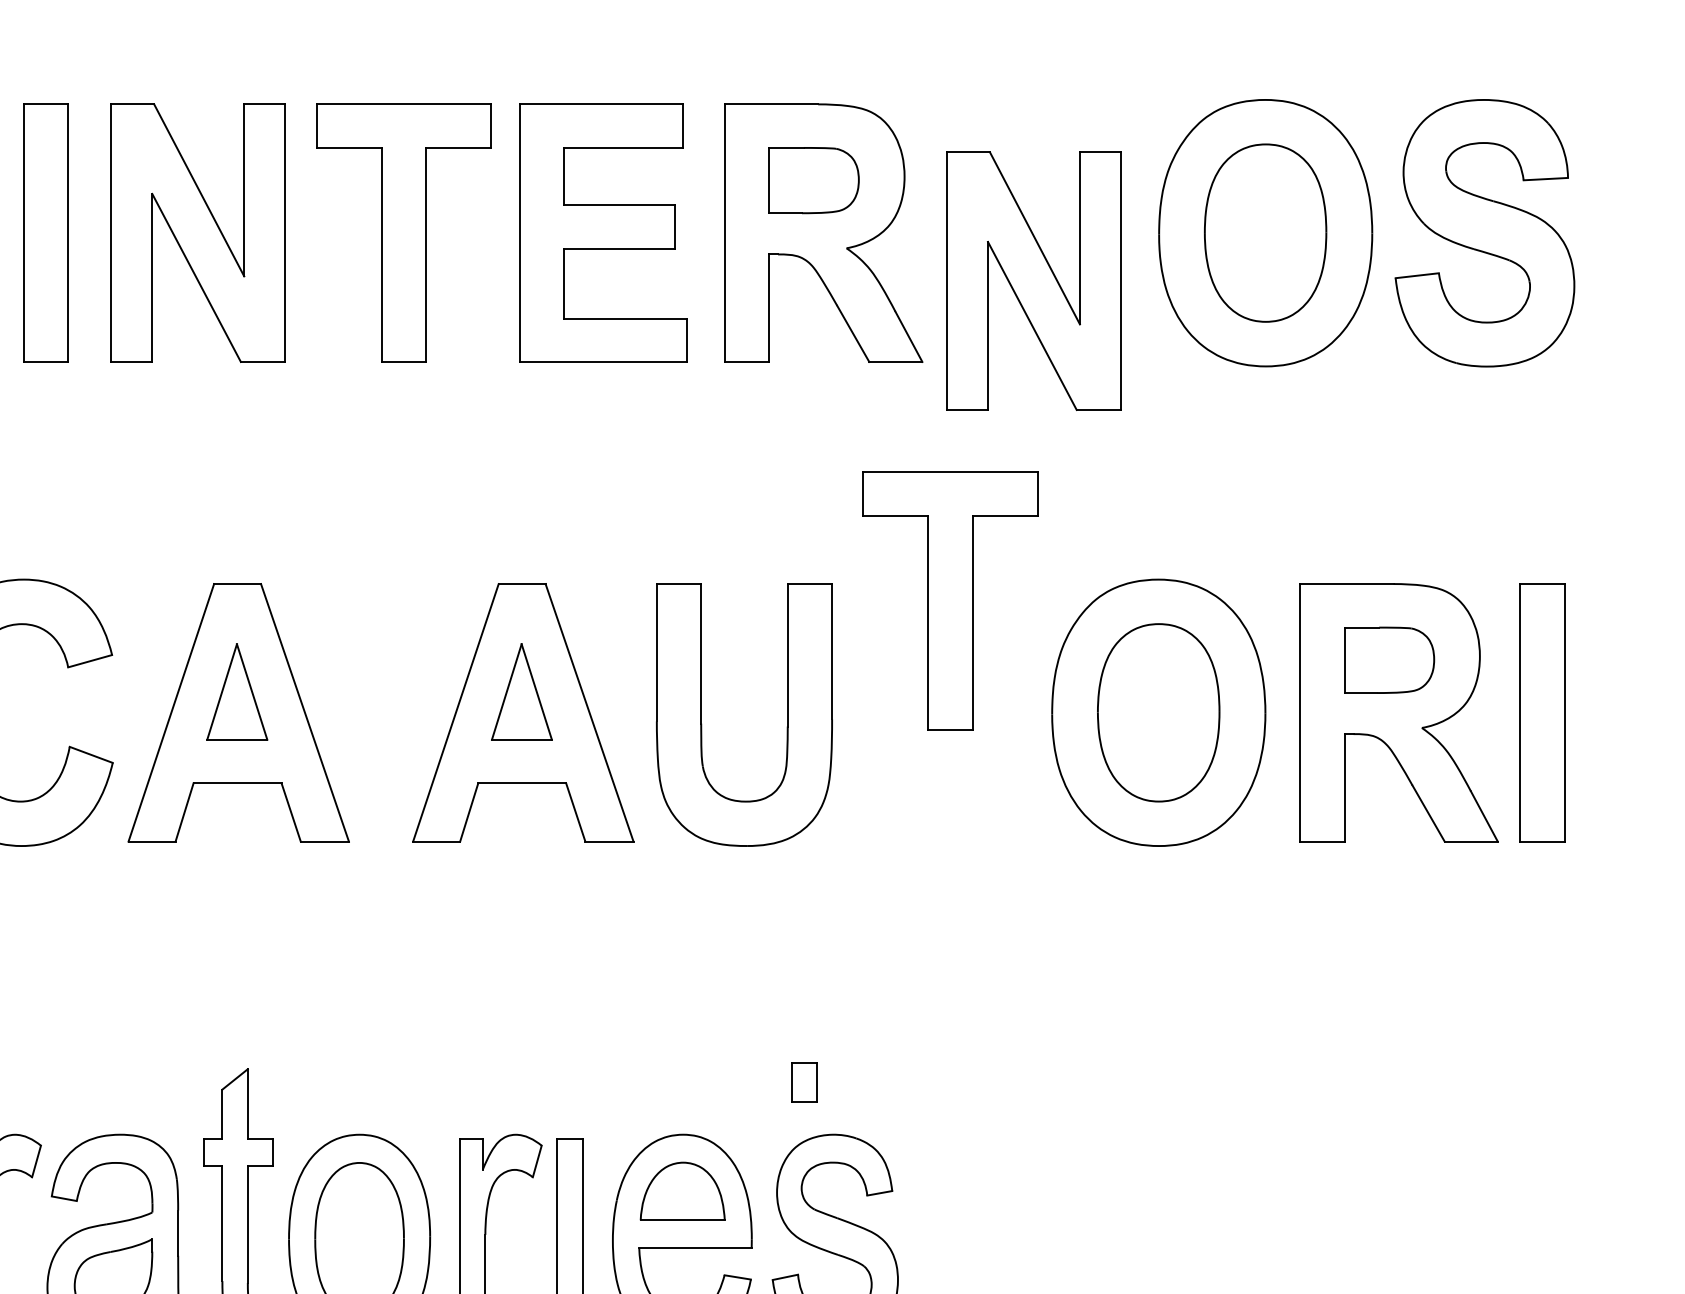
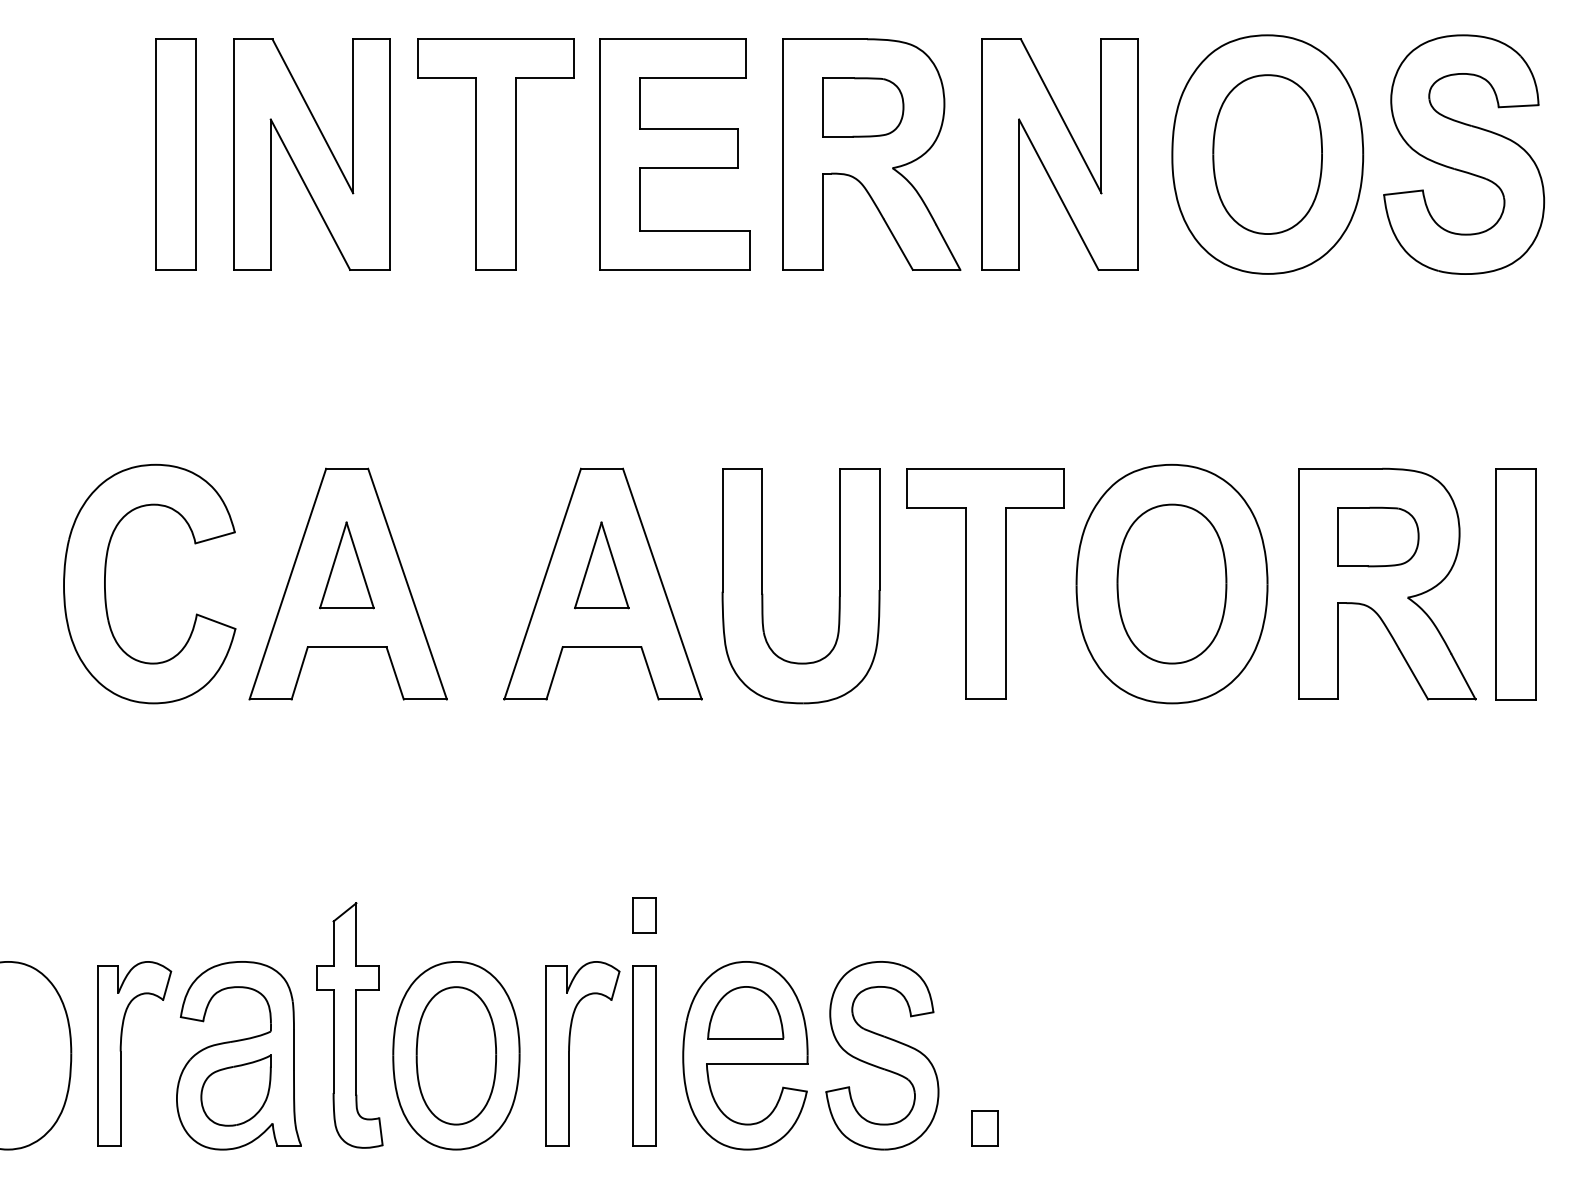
part: (1033, 281) -> (1059, 154), moved
part: (950, 600) -> (985, 583), moved
part: (804, 1082) -> (644, 915), moved

